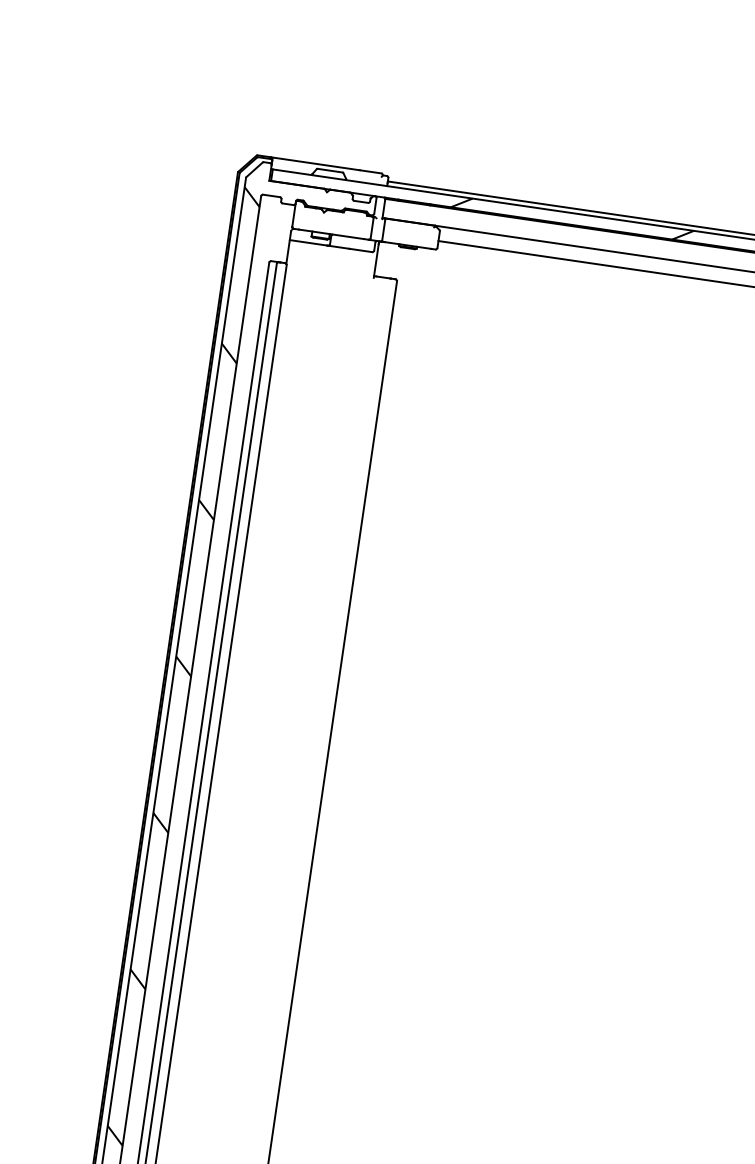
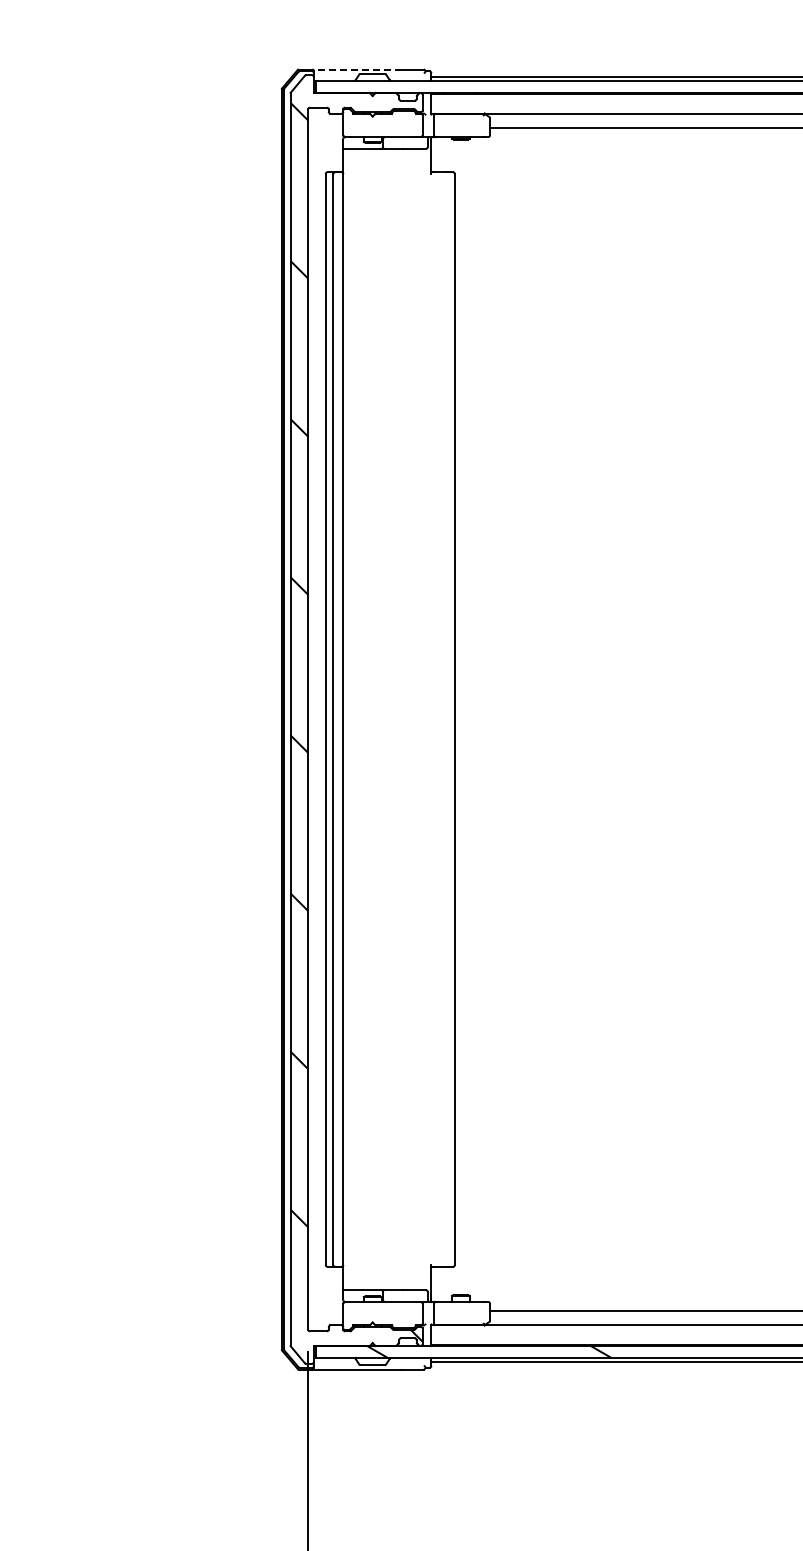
line: (315, 163) -> (357, 69), solid -> dashed
hatch: (572, 219) -> (619, 87), removed

